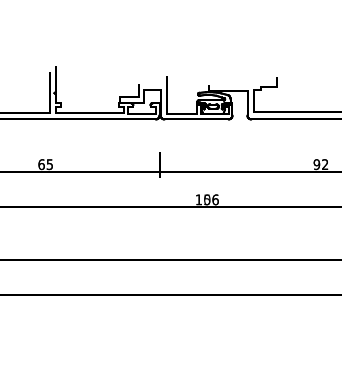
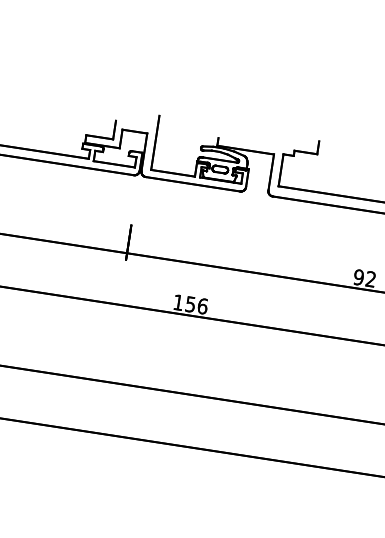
text: (207, 199) -> (191, 304), 106 -> 156

